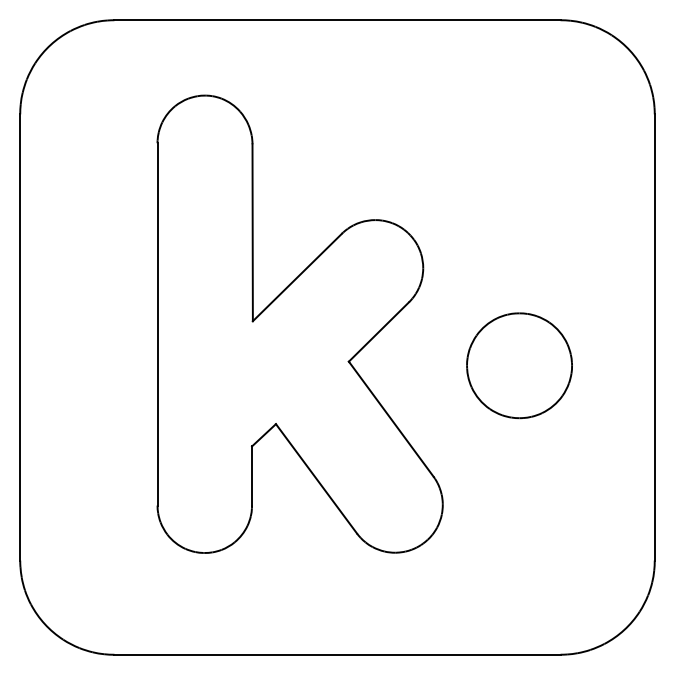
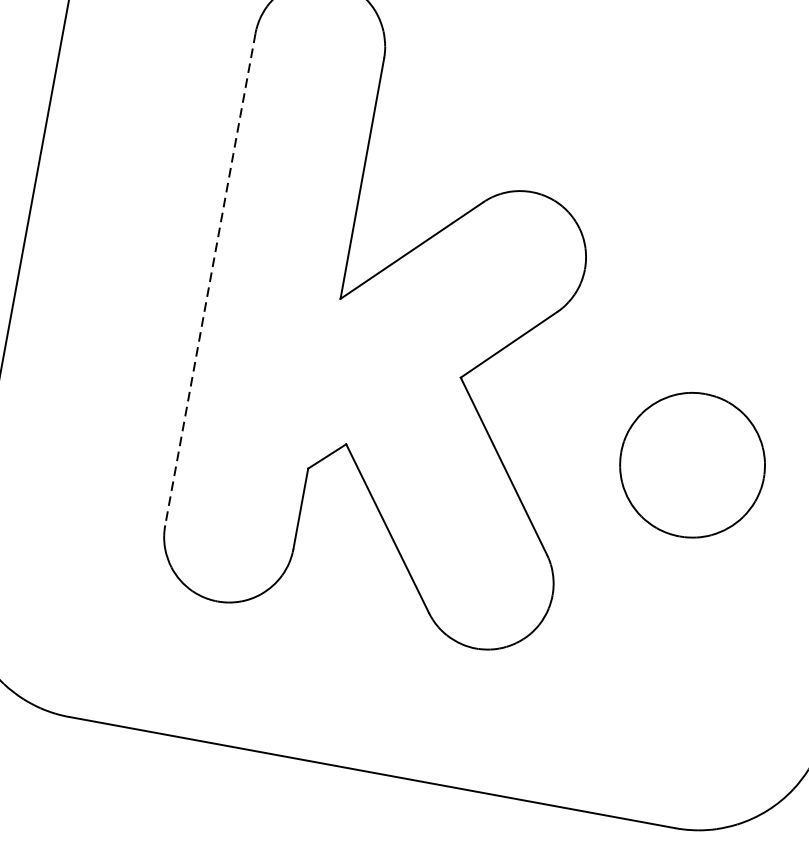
line: (157, 324) -> (210, 279), solid -> dashed
part: (519, 365) -> (692, 464), moved

